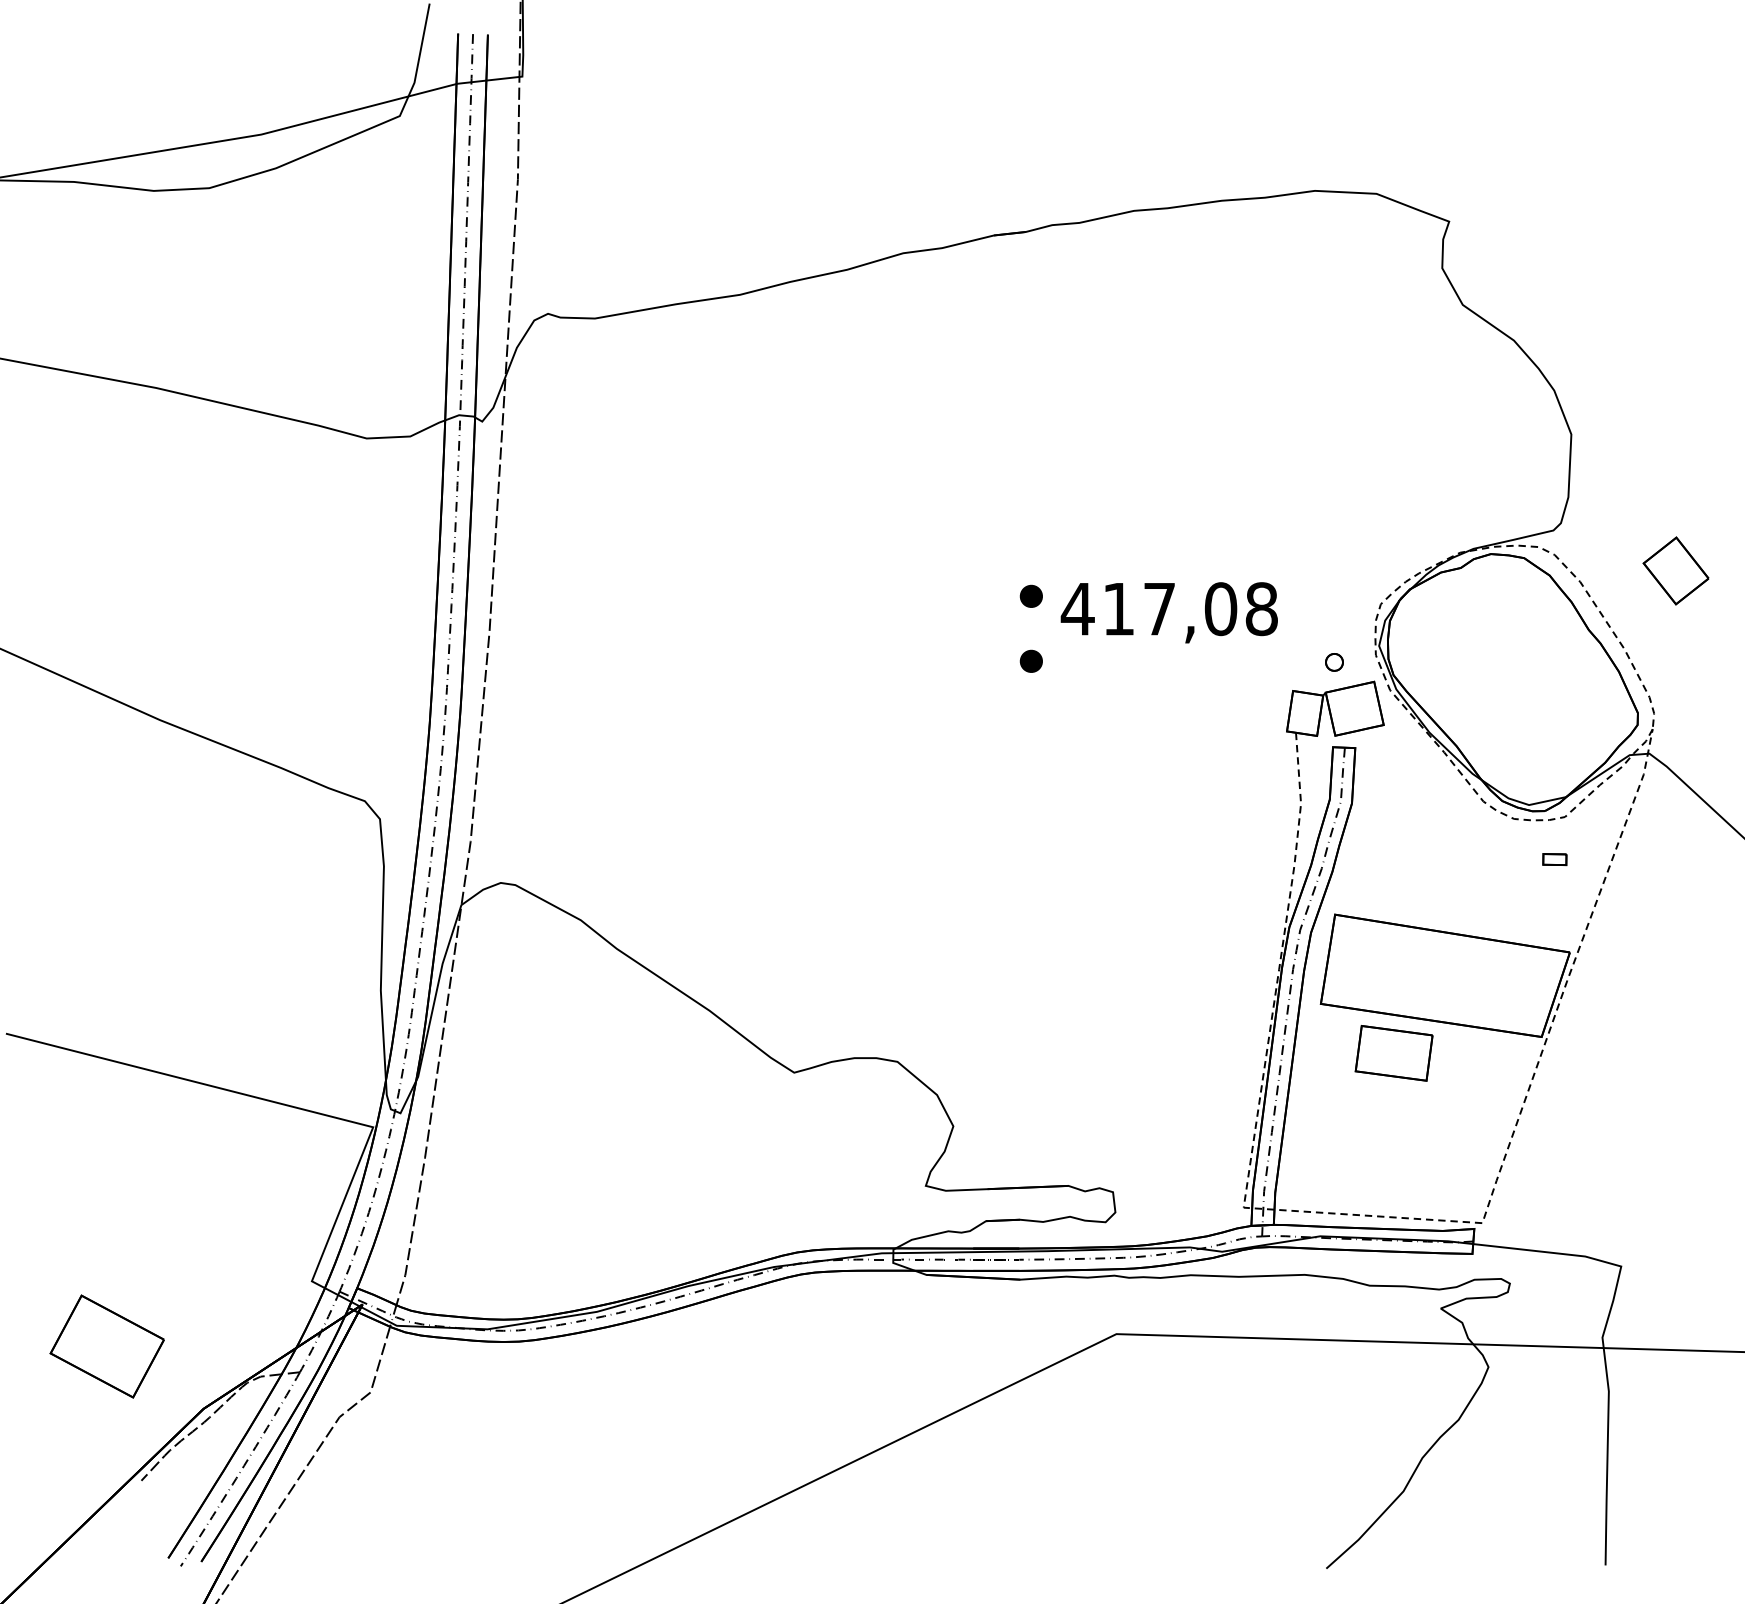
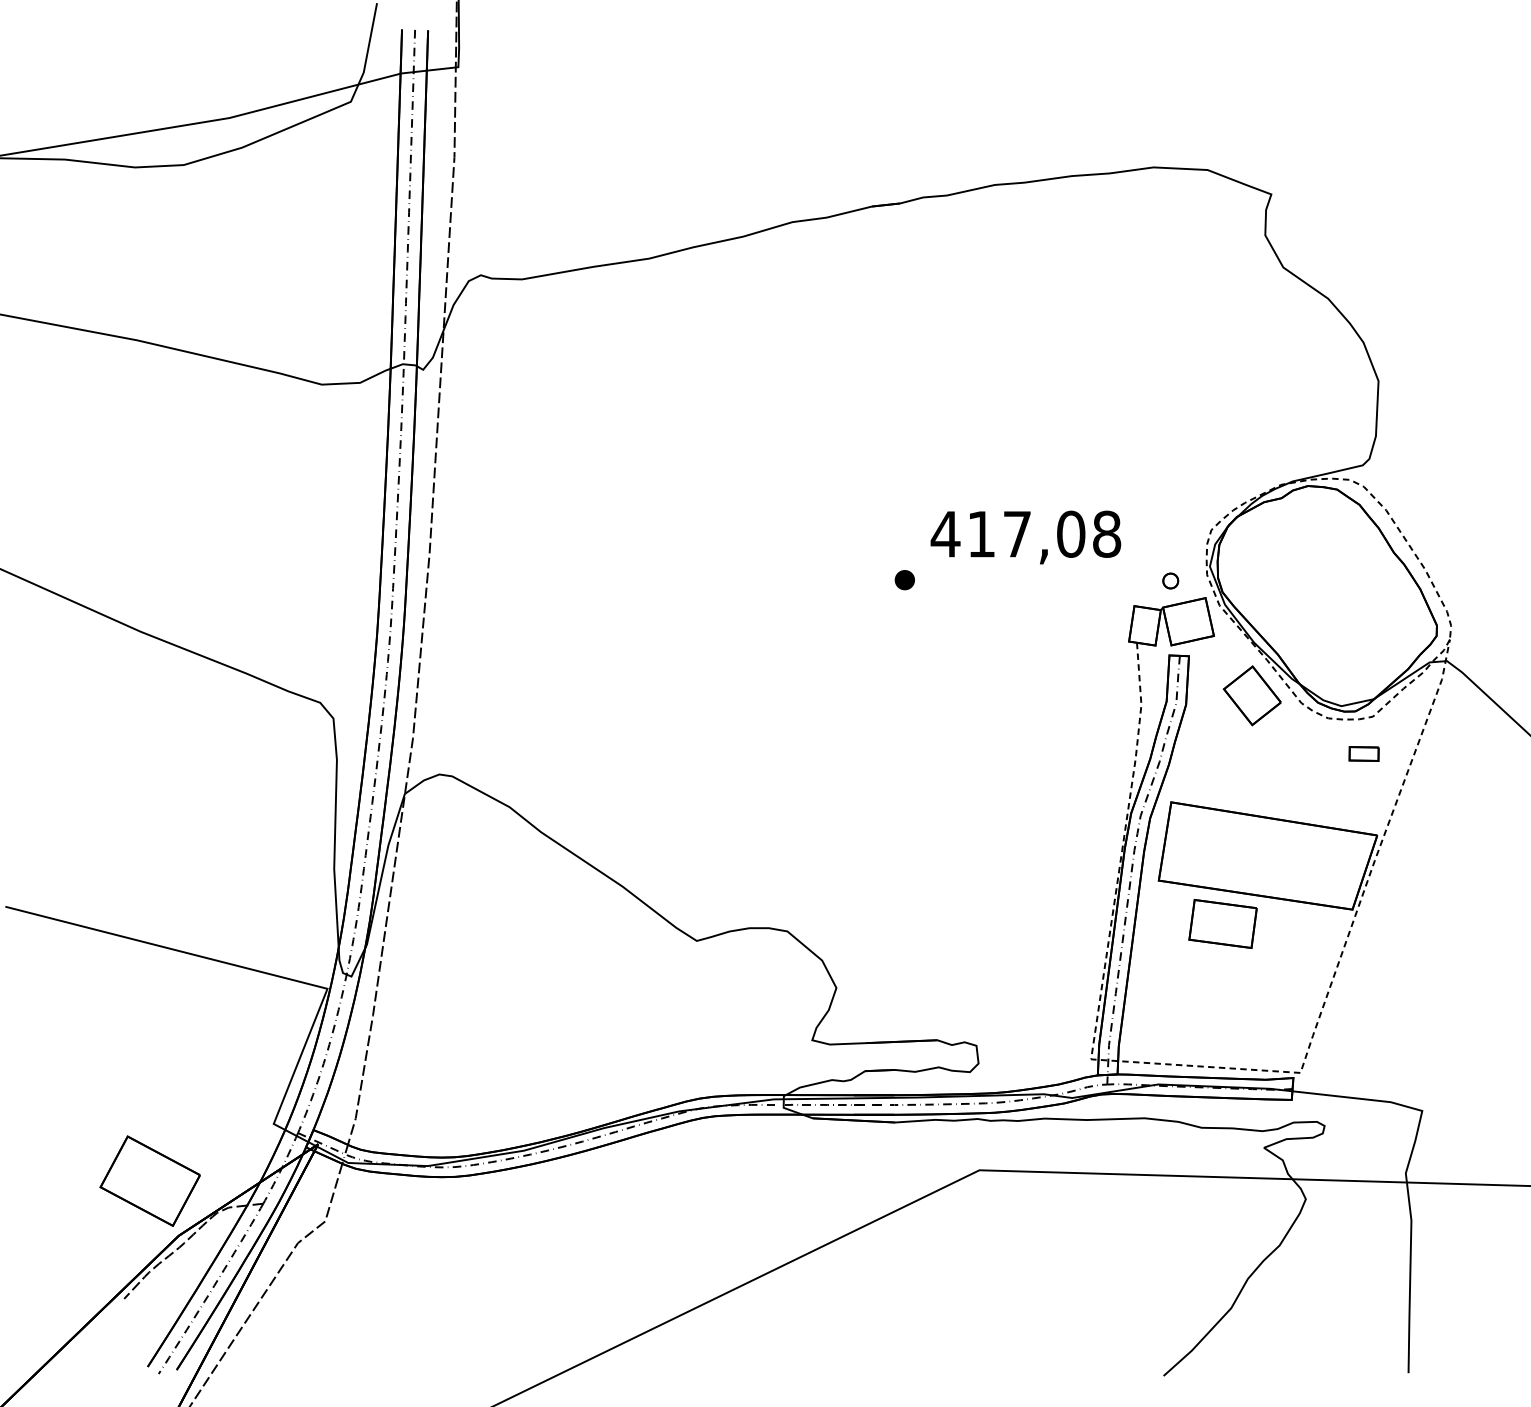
part: (1675, 570) -> (1251, 695), moved
part: (1030, 596) -> (904, 523), removed
part: (1554, 859) -> (1363, 753), size x1.43
part: (106, 1345) -> (149, 1180), moved

